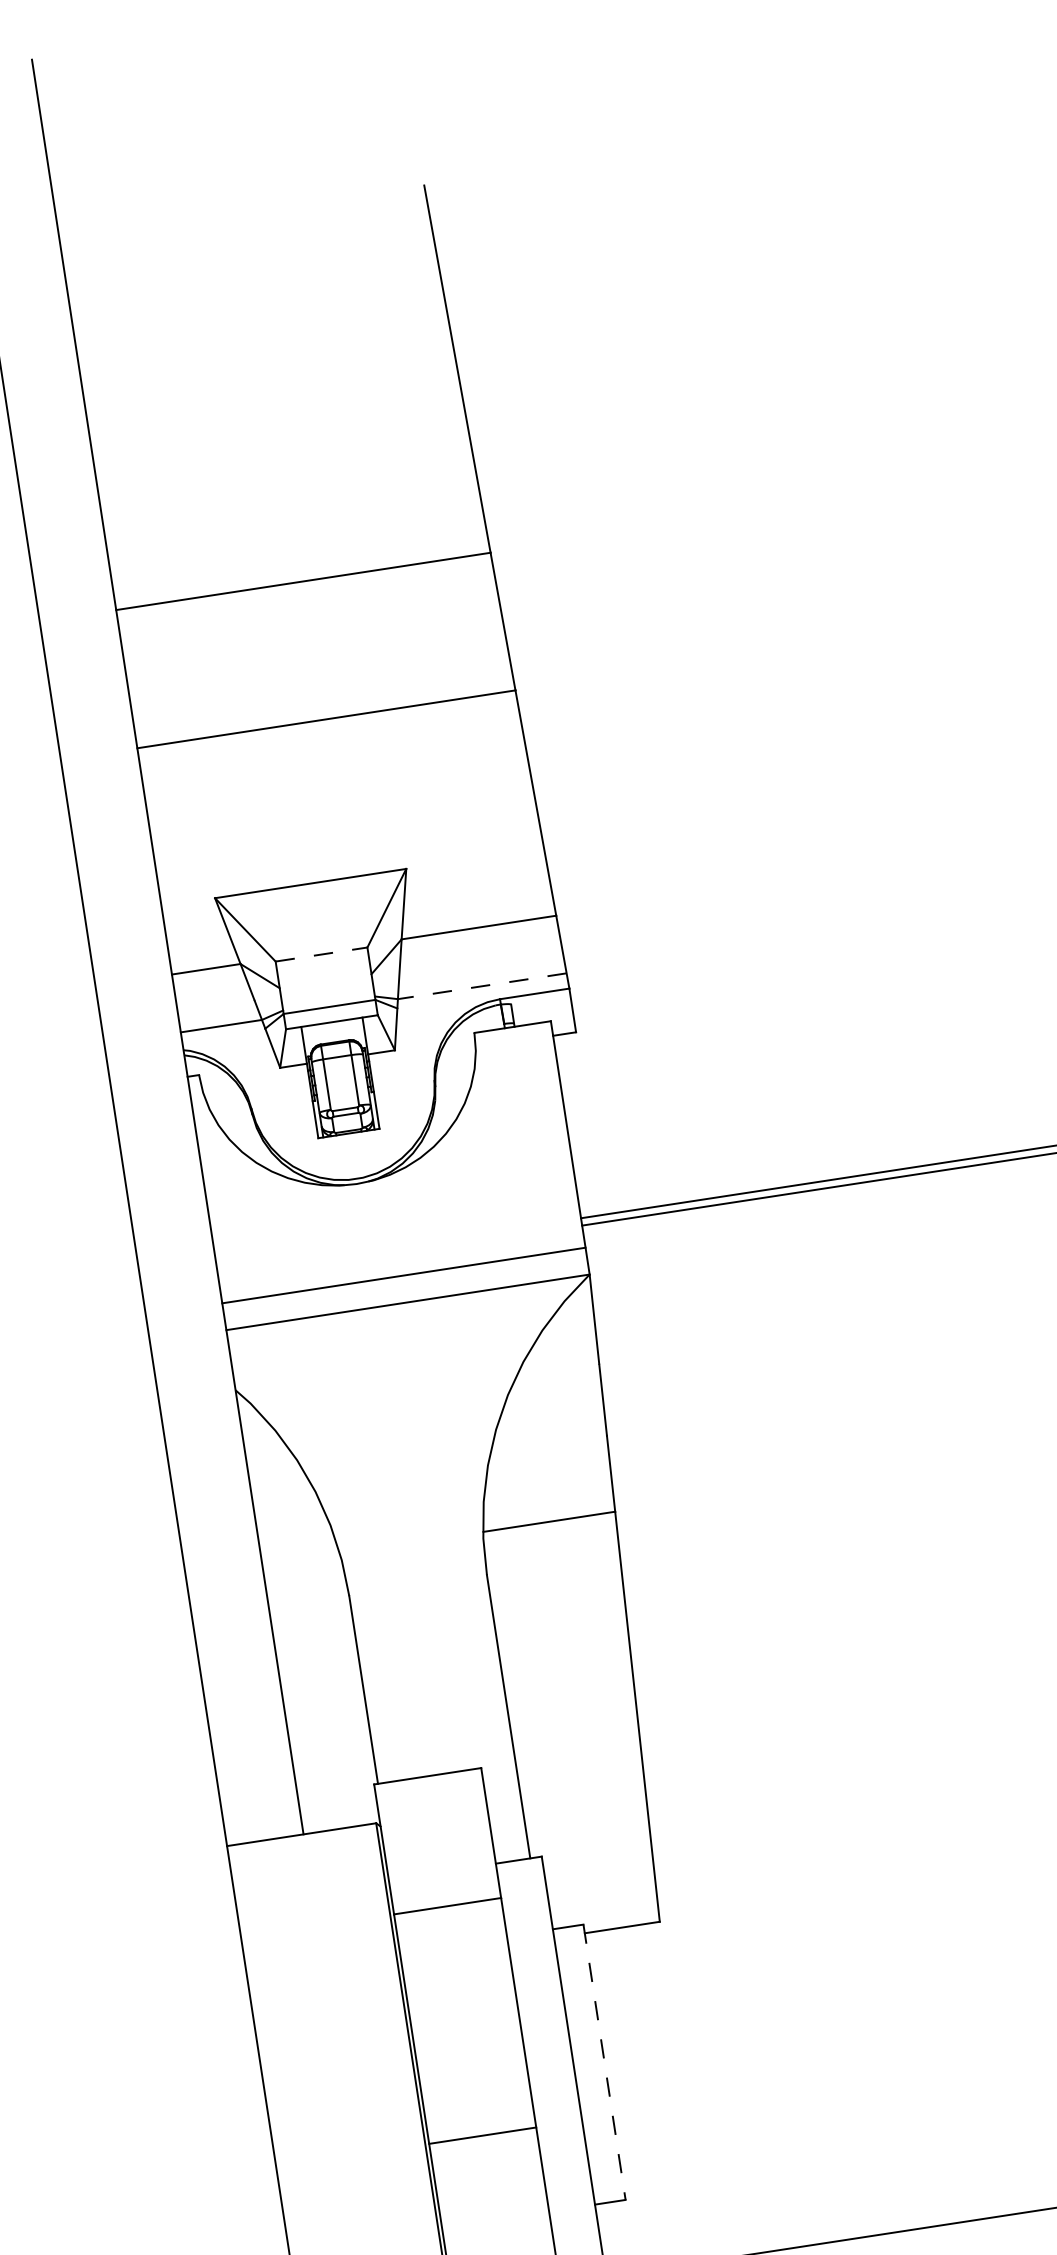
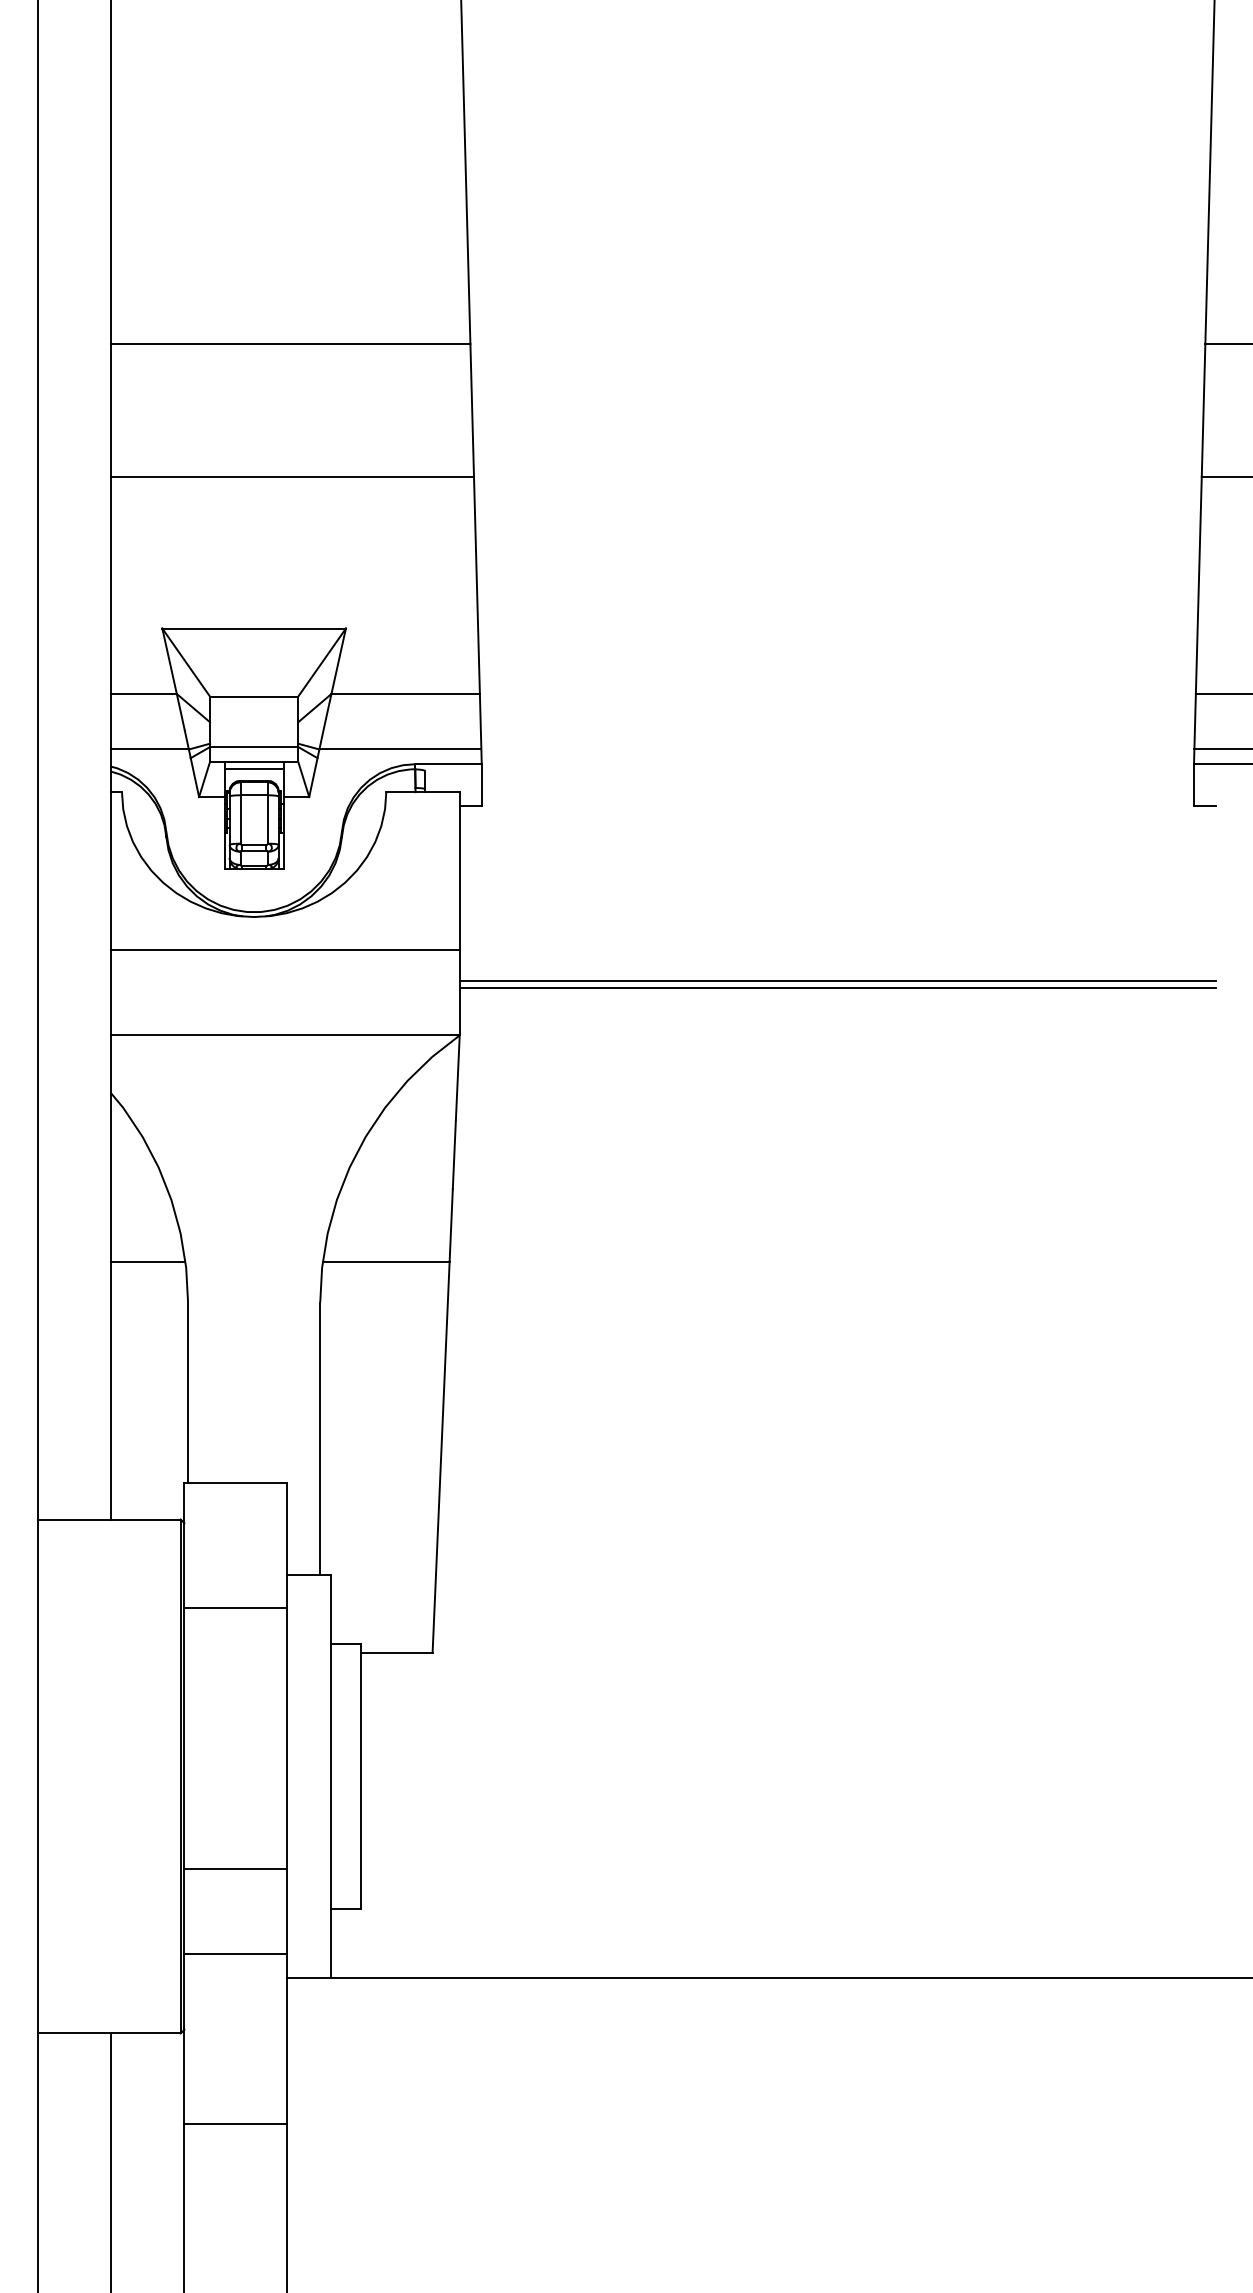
line: (321, 954) -> (254, 696), dashed -> solid
line: (482, 986) -> (400, 749), dashed -> solid
line: (332, 1030) -> (253, 769), added
line: (403, 1275) -> (284, 949), moved
line: (300, 1559) -> (147, 1261), added
line: (604, 2062) -> (360, 1776), dashed -> solid
line: (482, 2135) -> (235, 1868), moved

